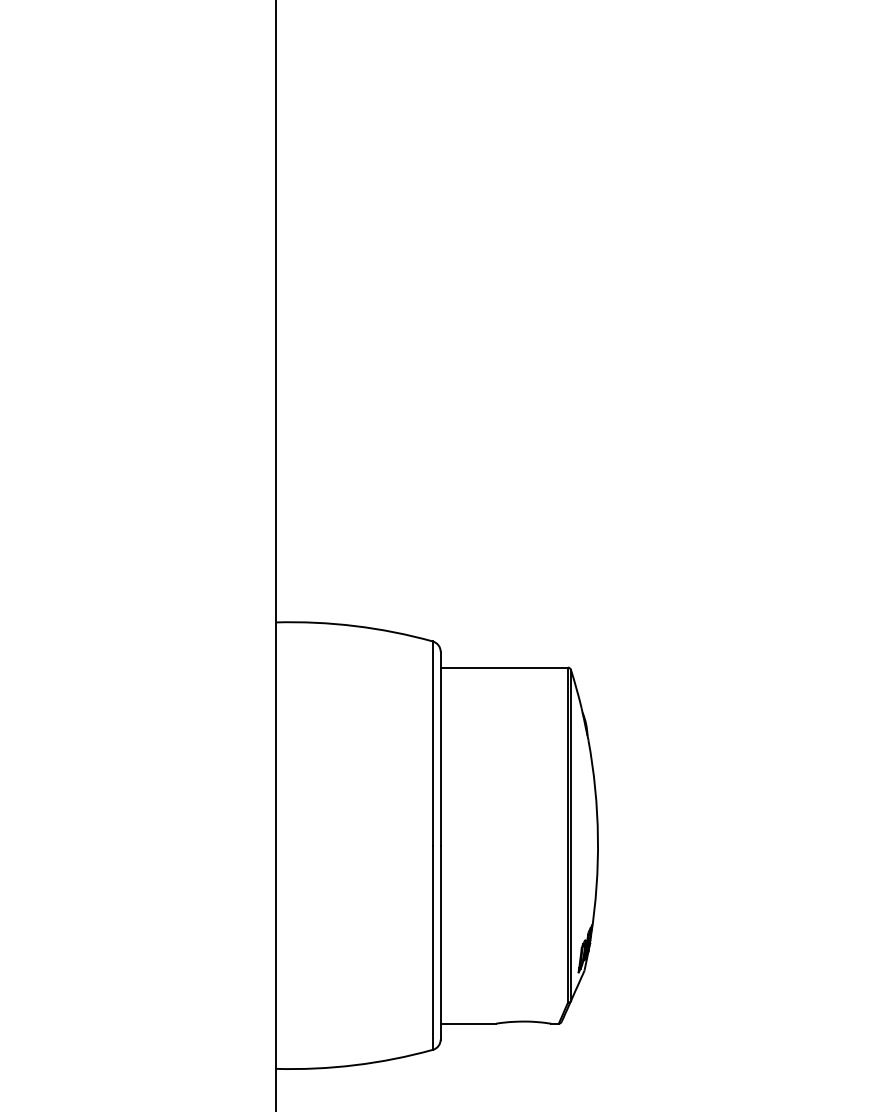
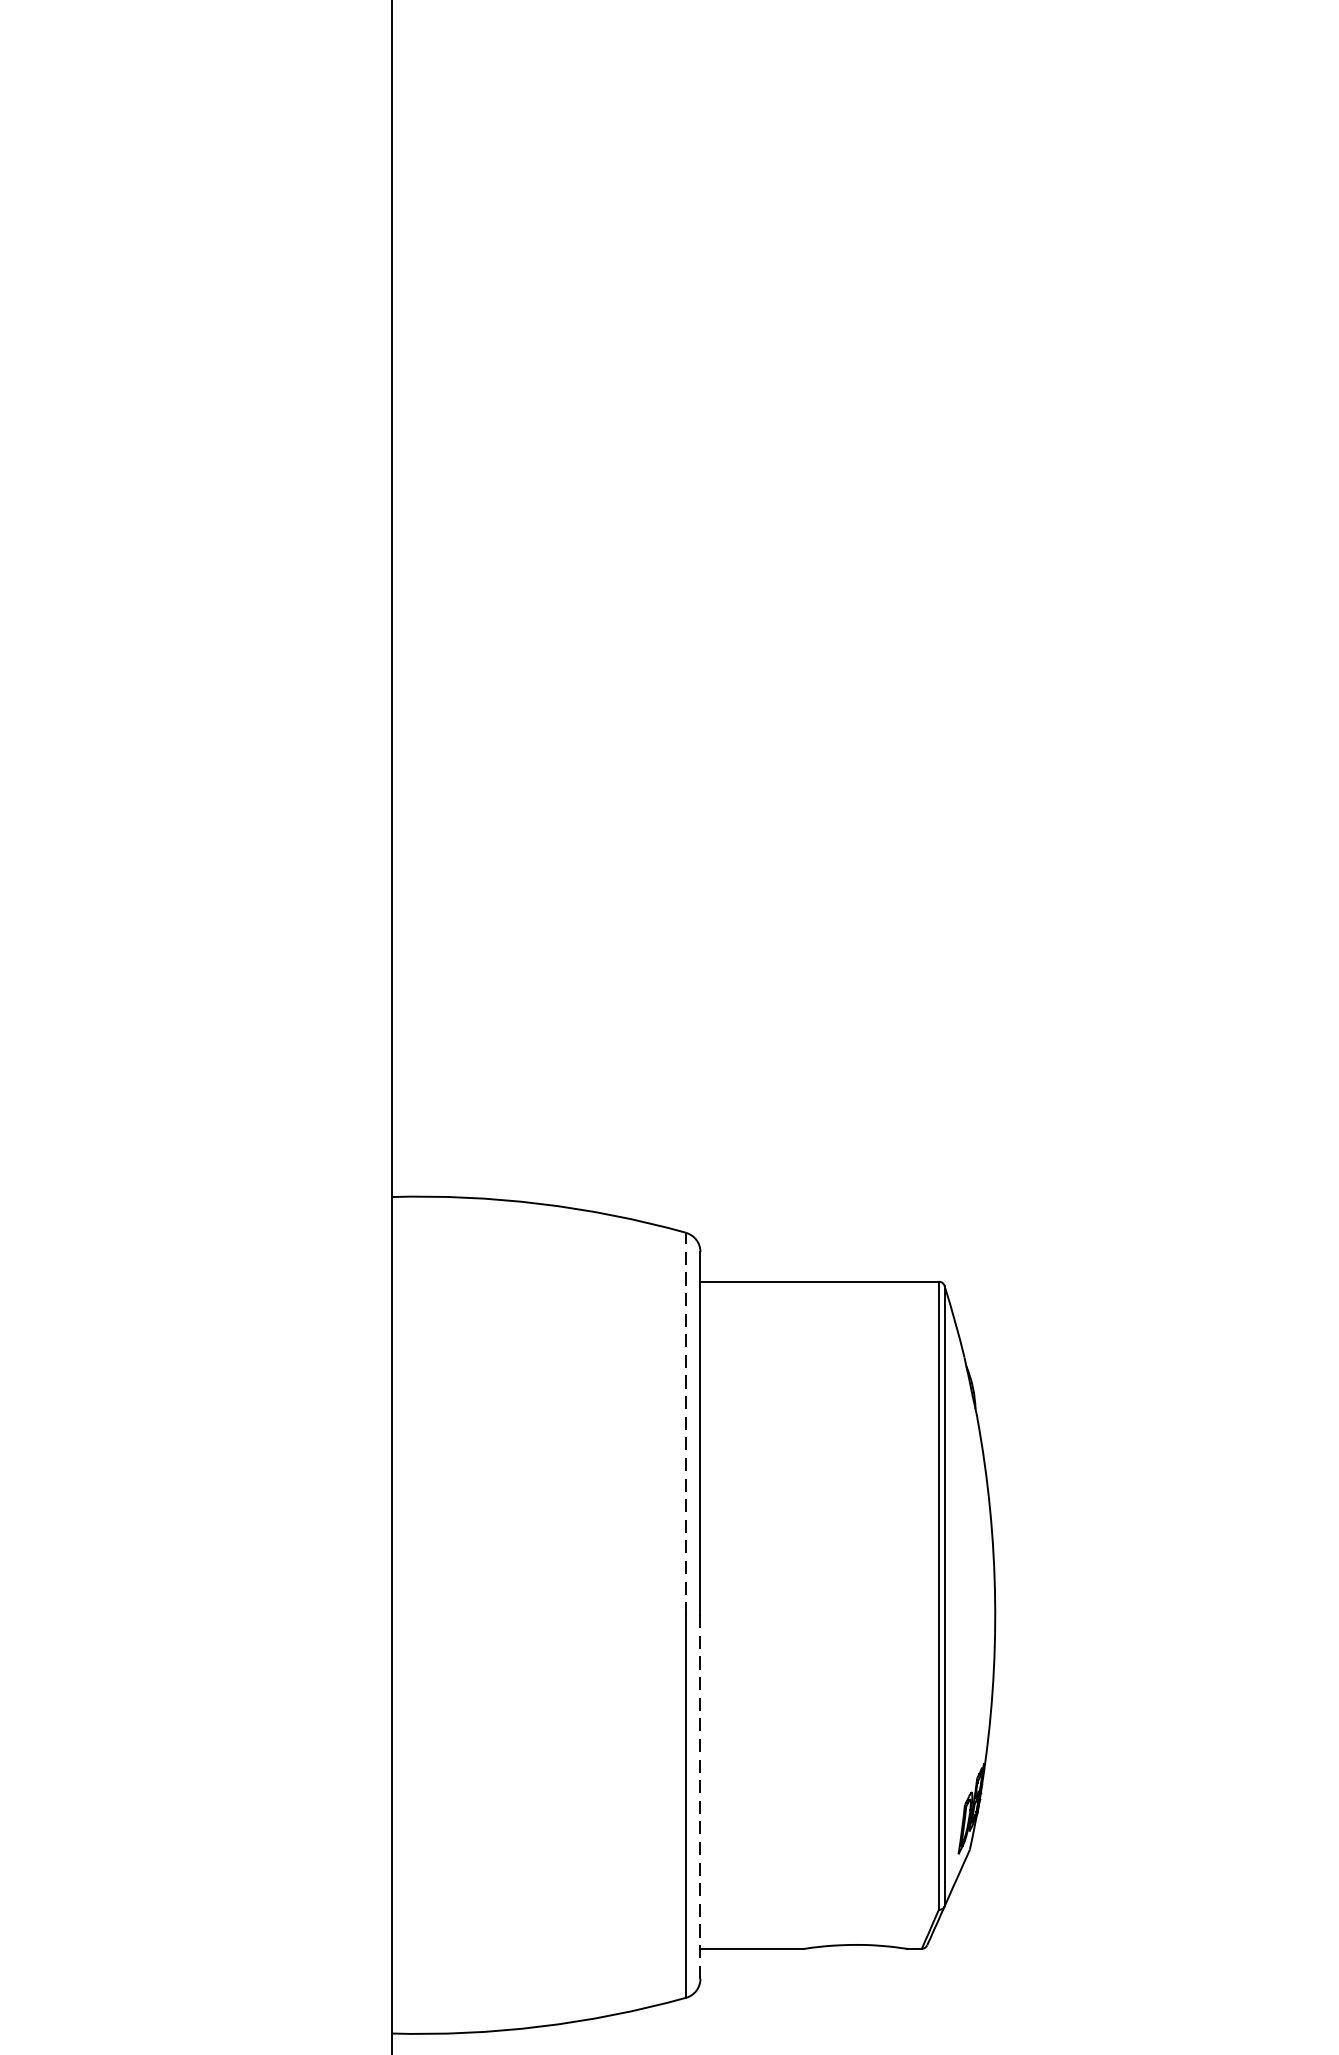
line: (432, 743) -> (685, 1423), solid -> dashed
line: (440, 942) -> (700, 1796), solid -> dashed

